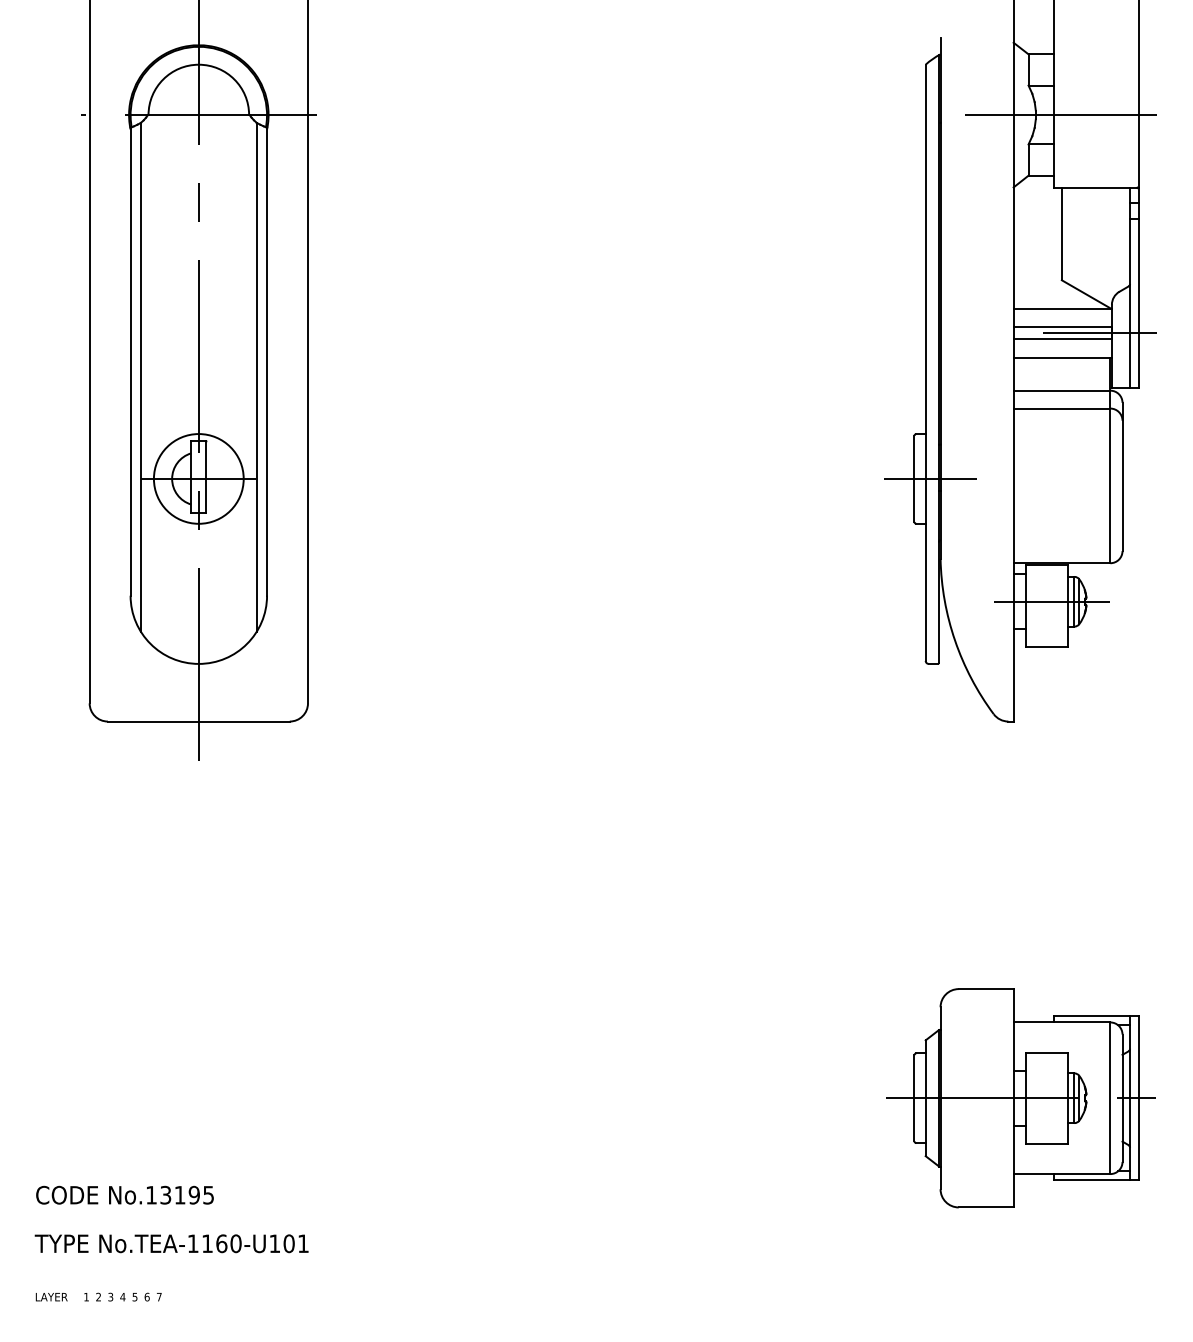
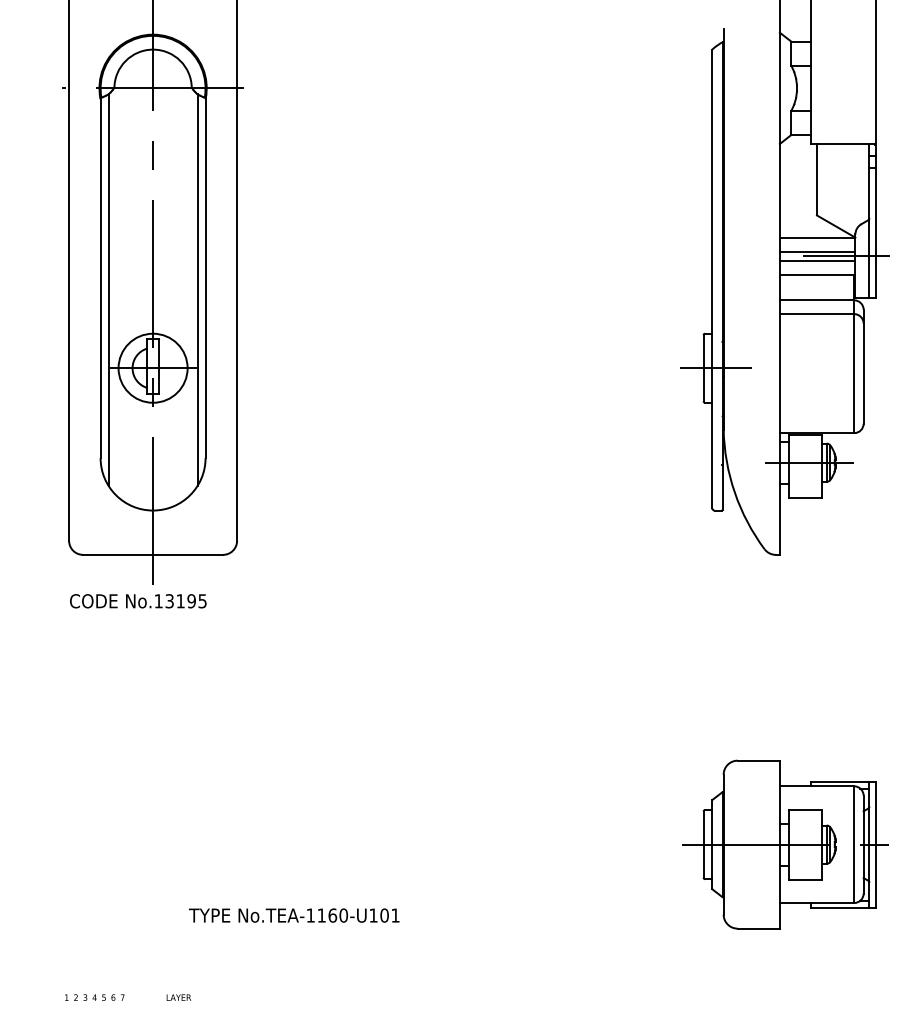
line: (1070, 115) -> (823, 88), removed
text: (125, 1195) -> (138, 601), moved
text: (172, 1243) -> (294, 915), moved
text: (51, 1296) -> (178, 997), moved

